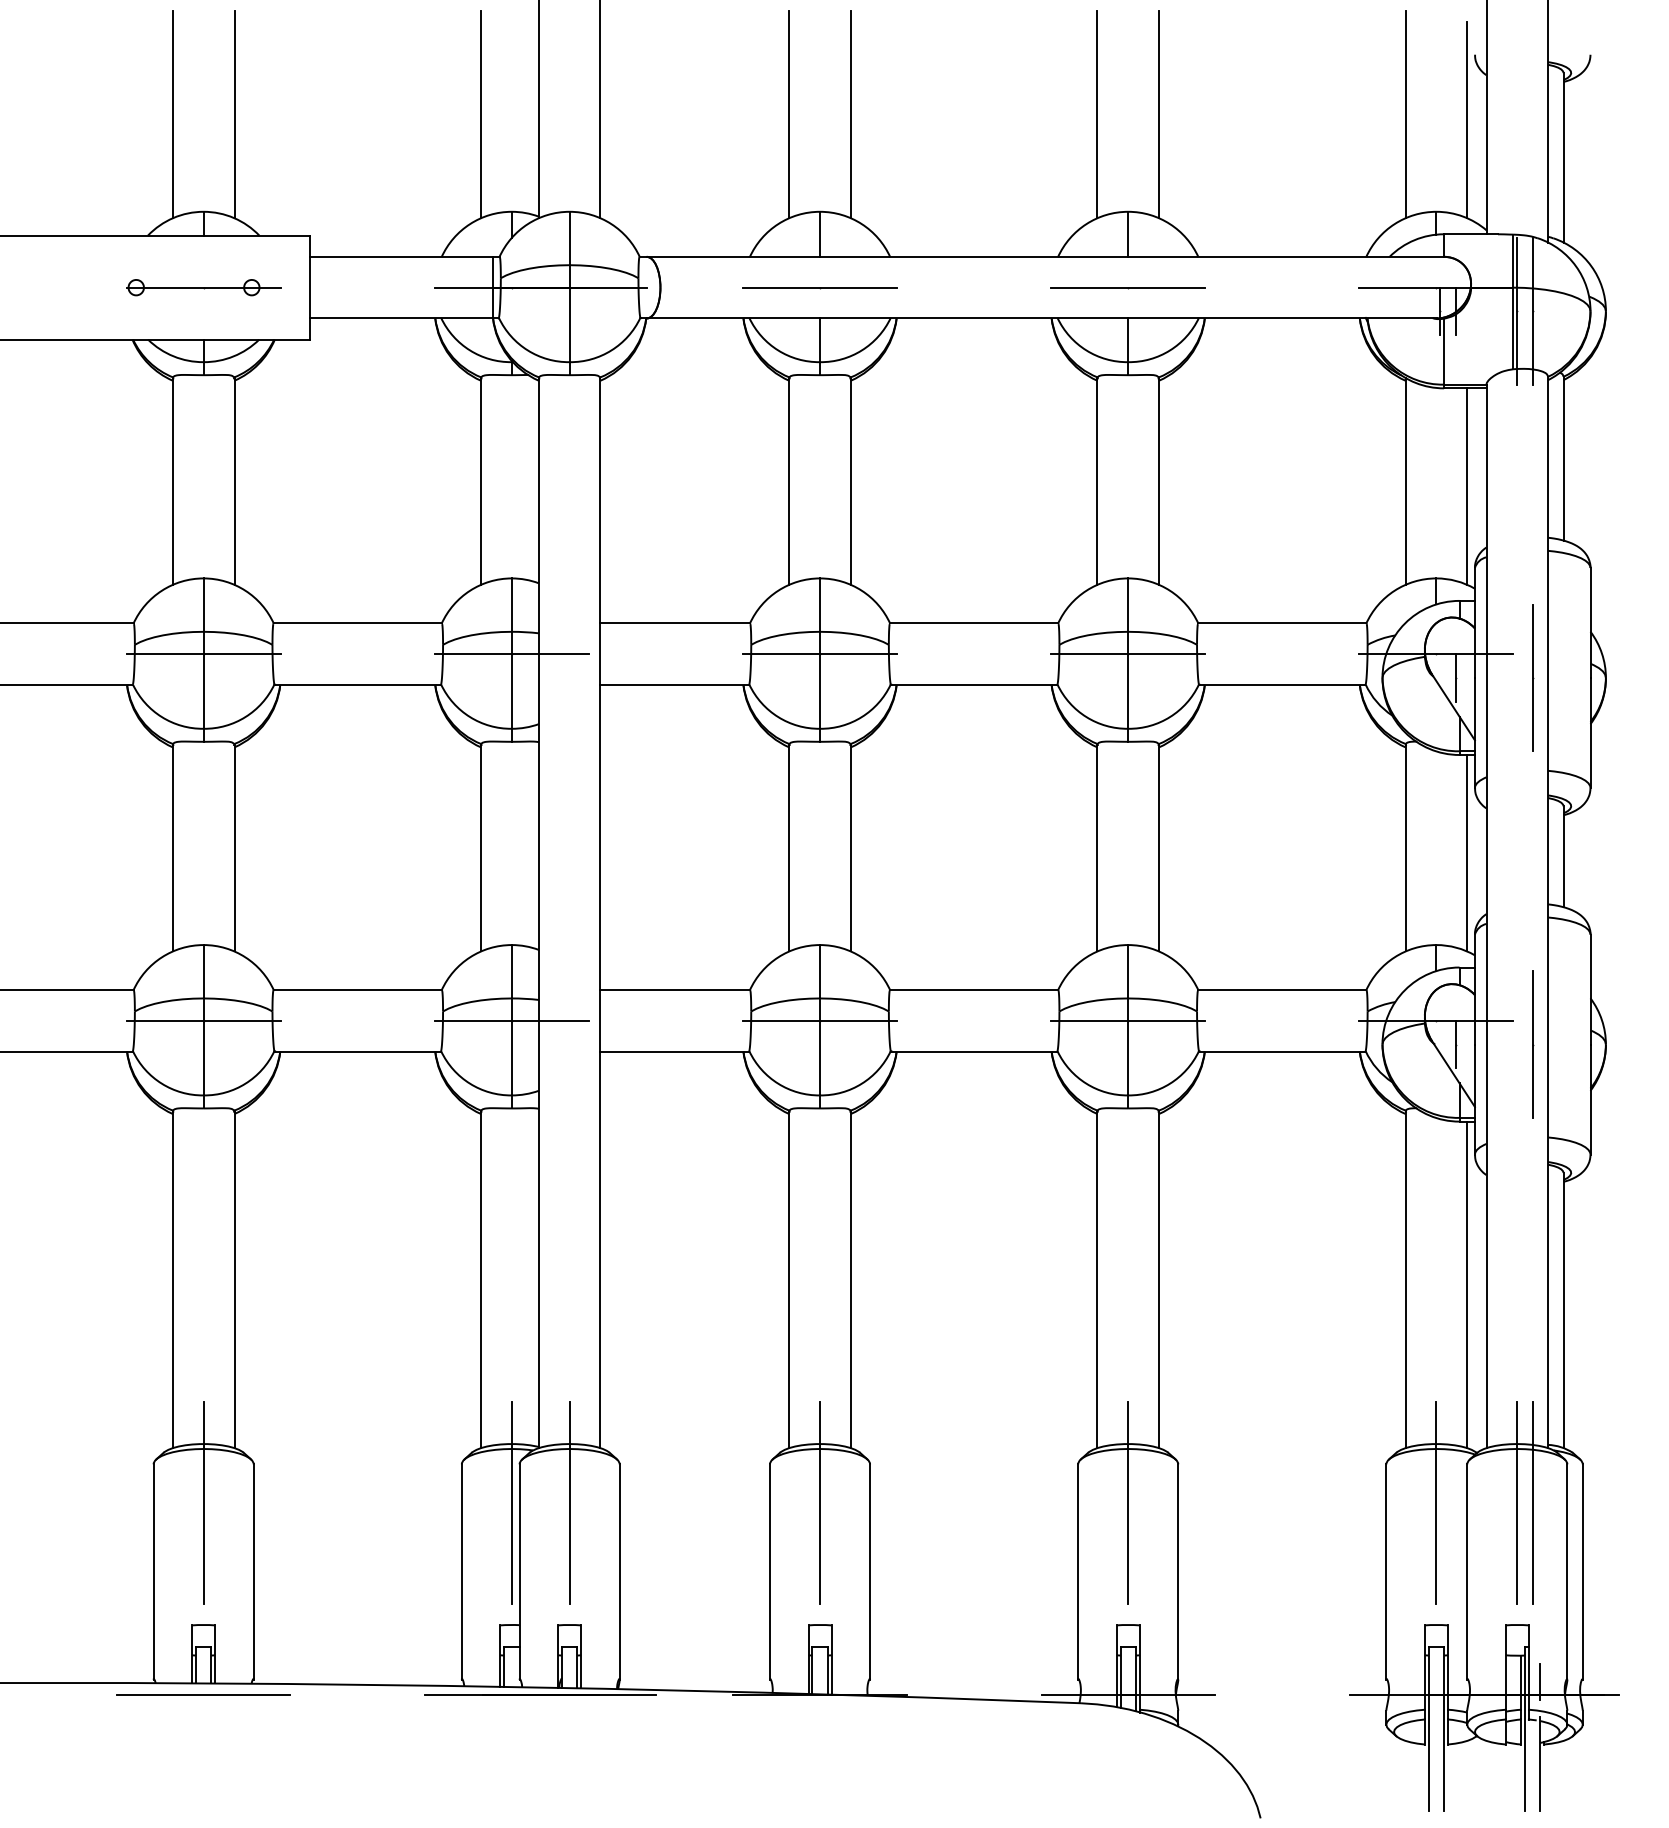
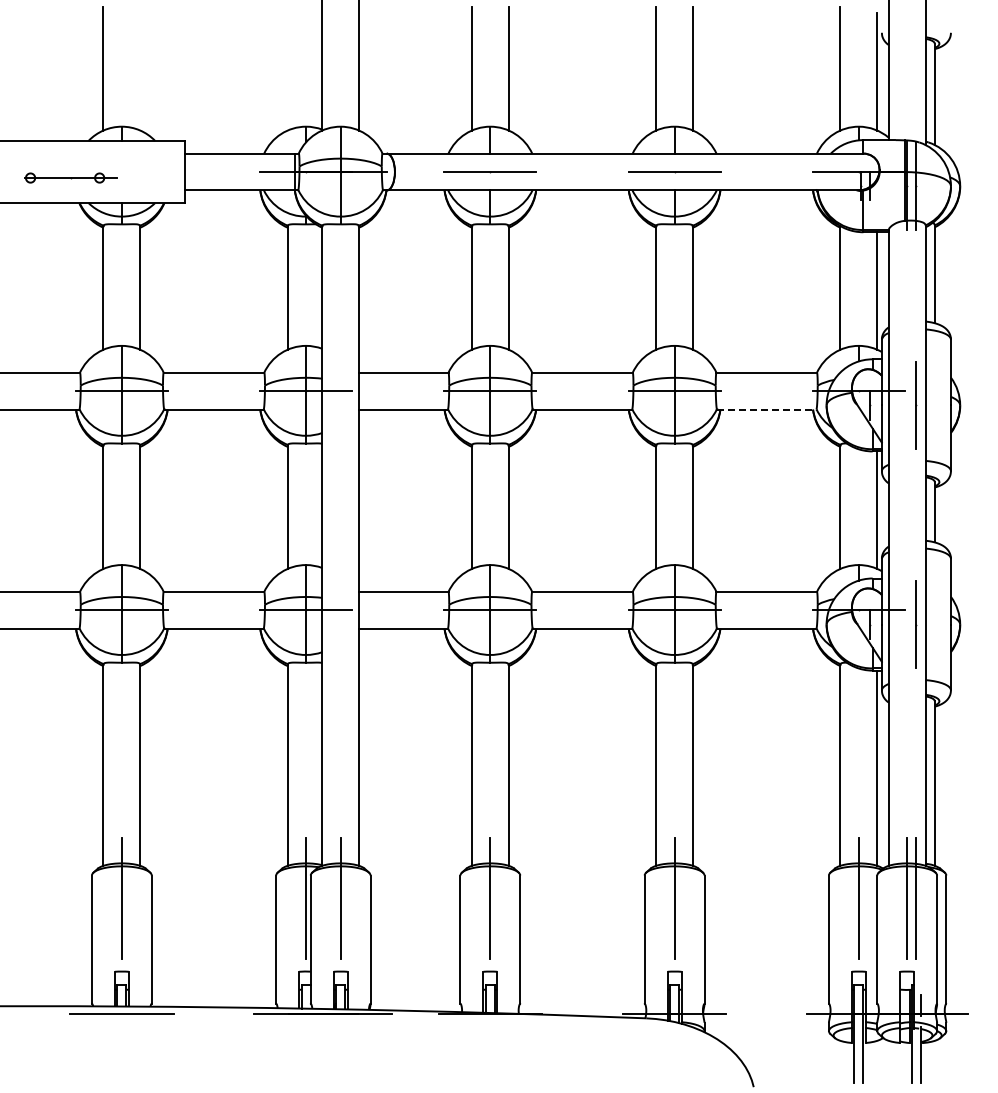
line: (234, 114) -> (140, 68), removed
line: (480, 114) -> (287, 68), removed
part: (203, 286) -> (70, 177), moved
line: (1281, 684) -> (766, 409), solid -> dashed

